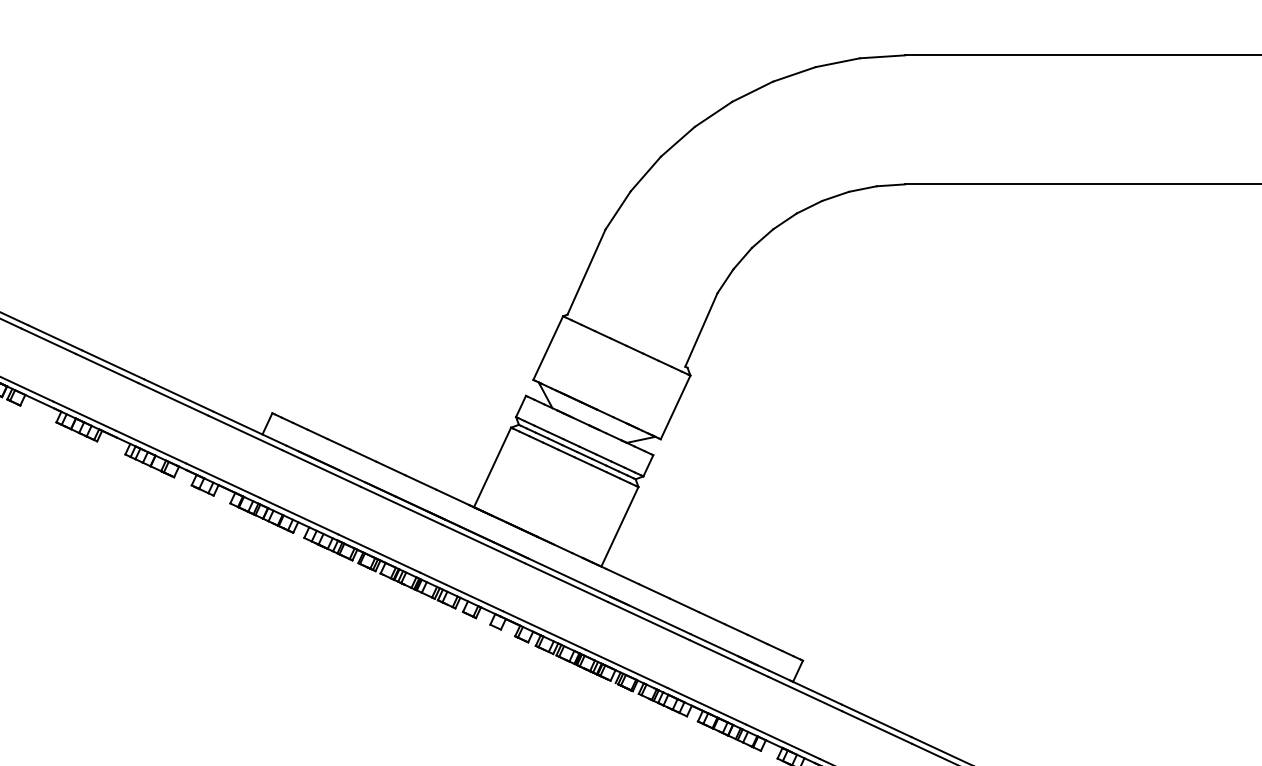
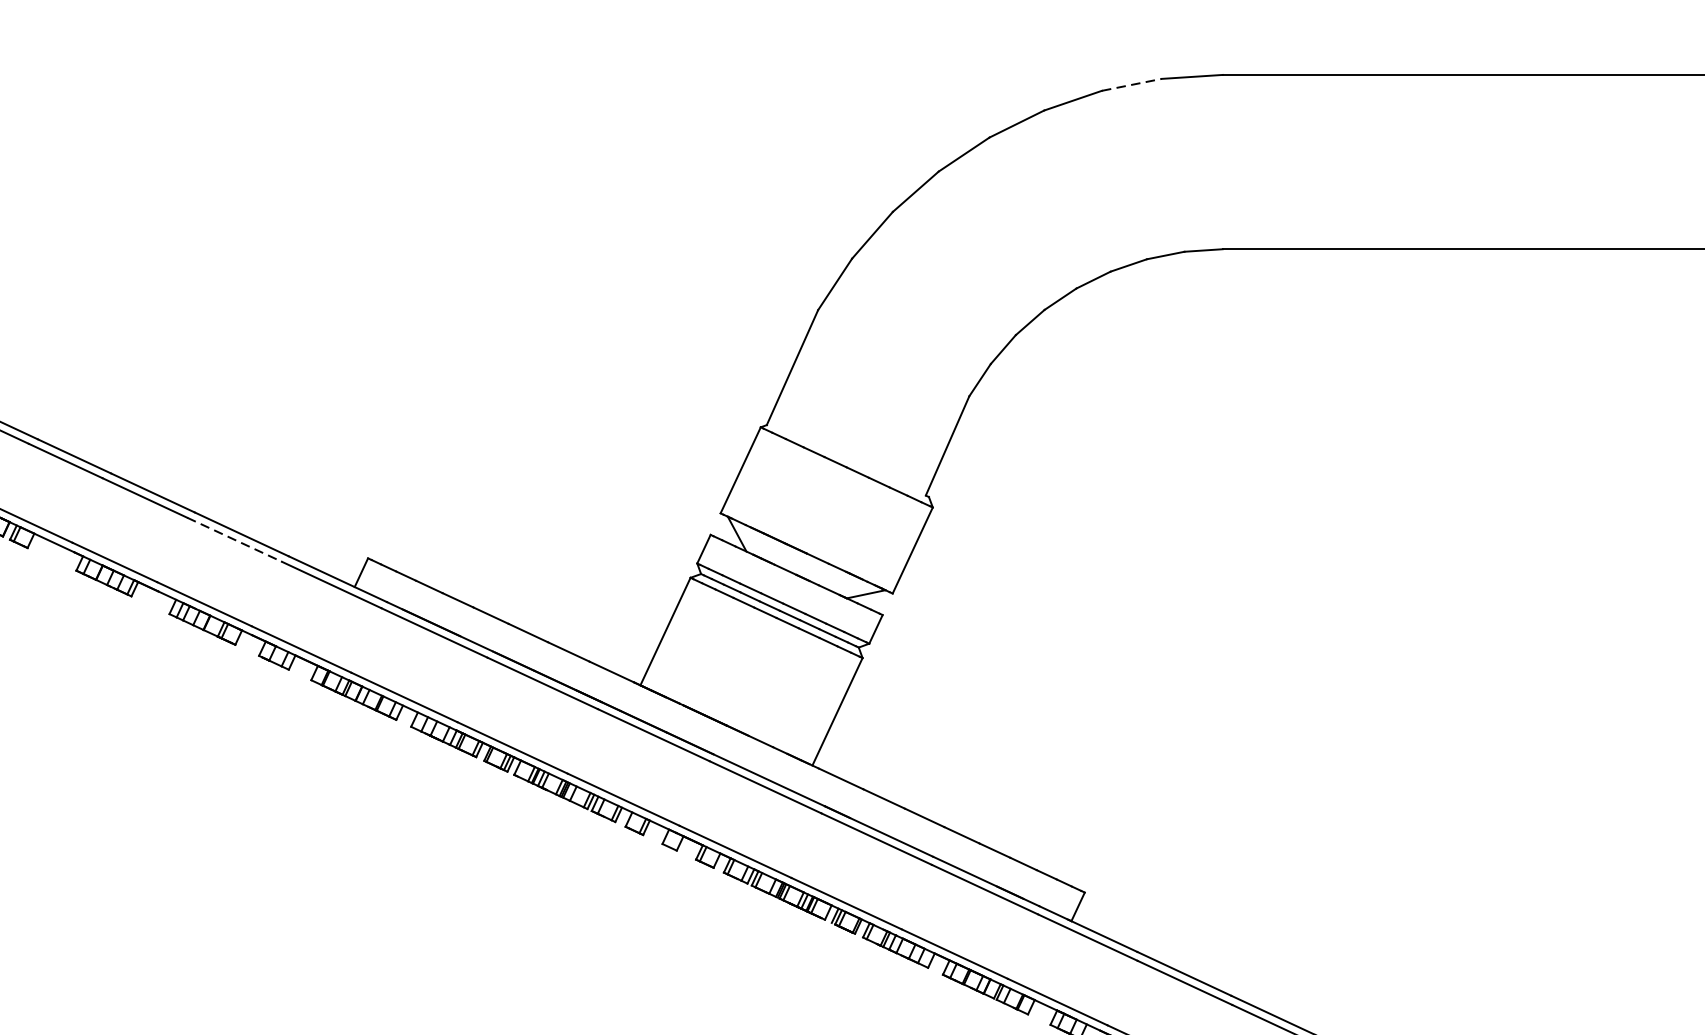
line: (837, 62) -> (1131, 84), solid -> dashed
line: (173, 399) -> (234, 539), solid -> dashed

